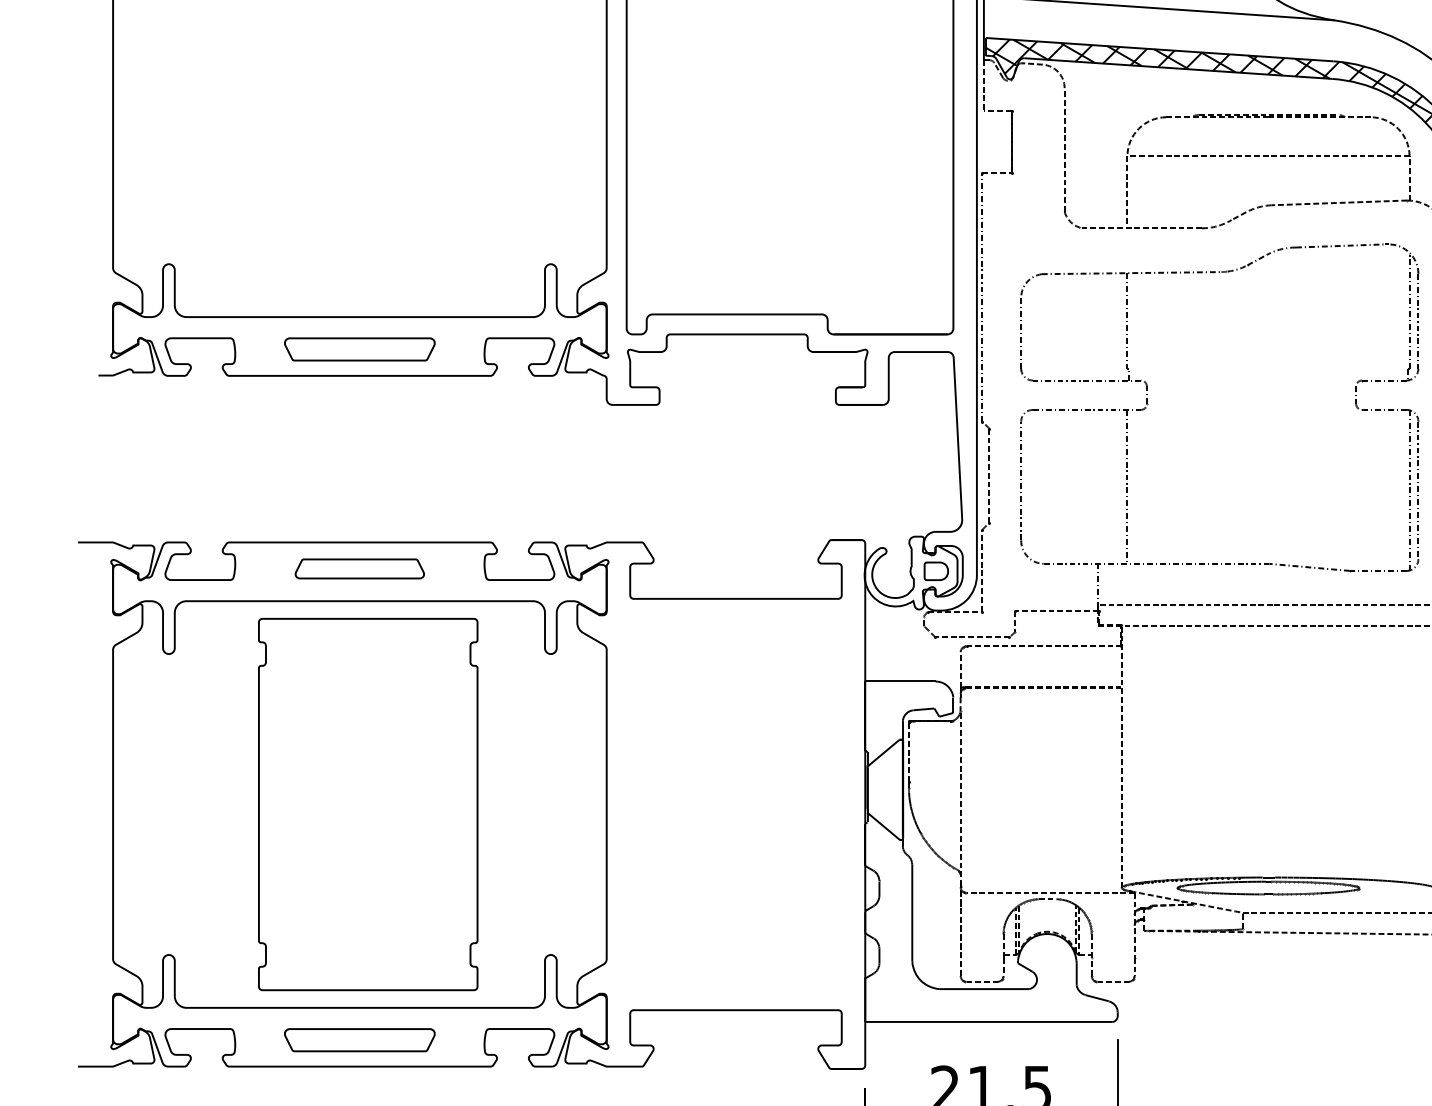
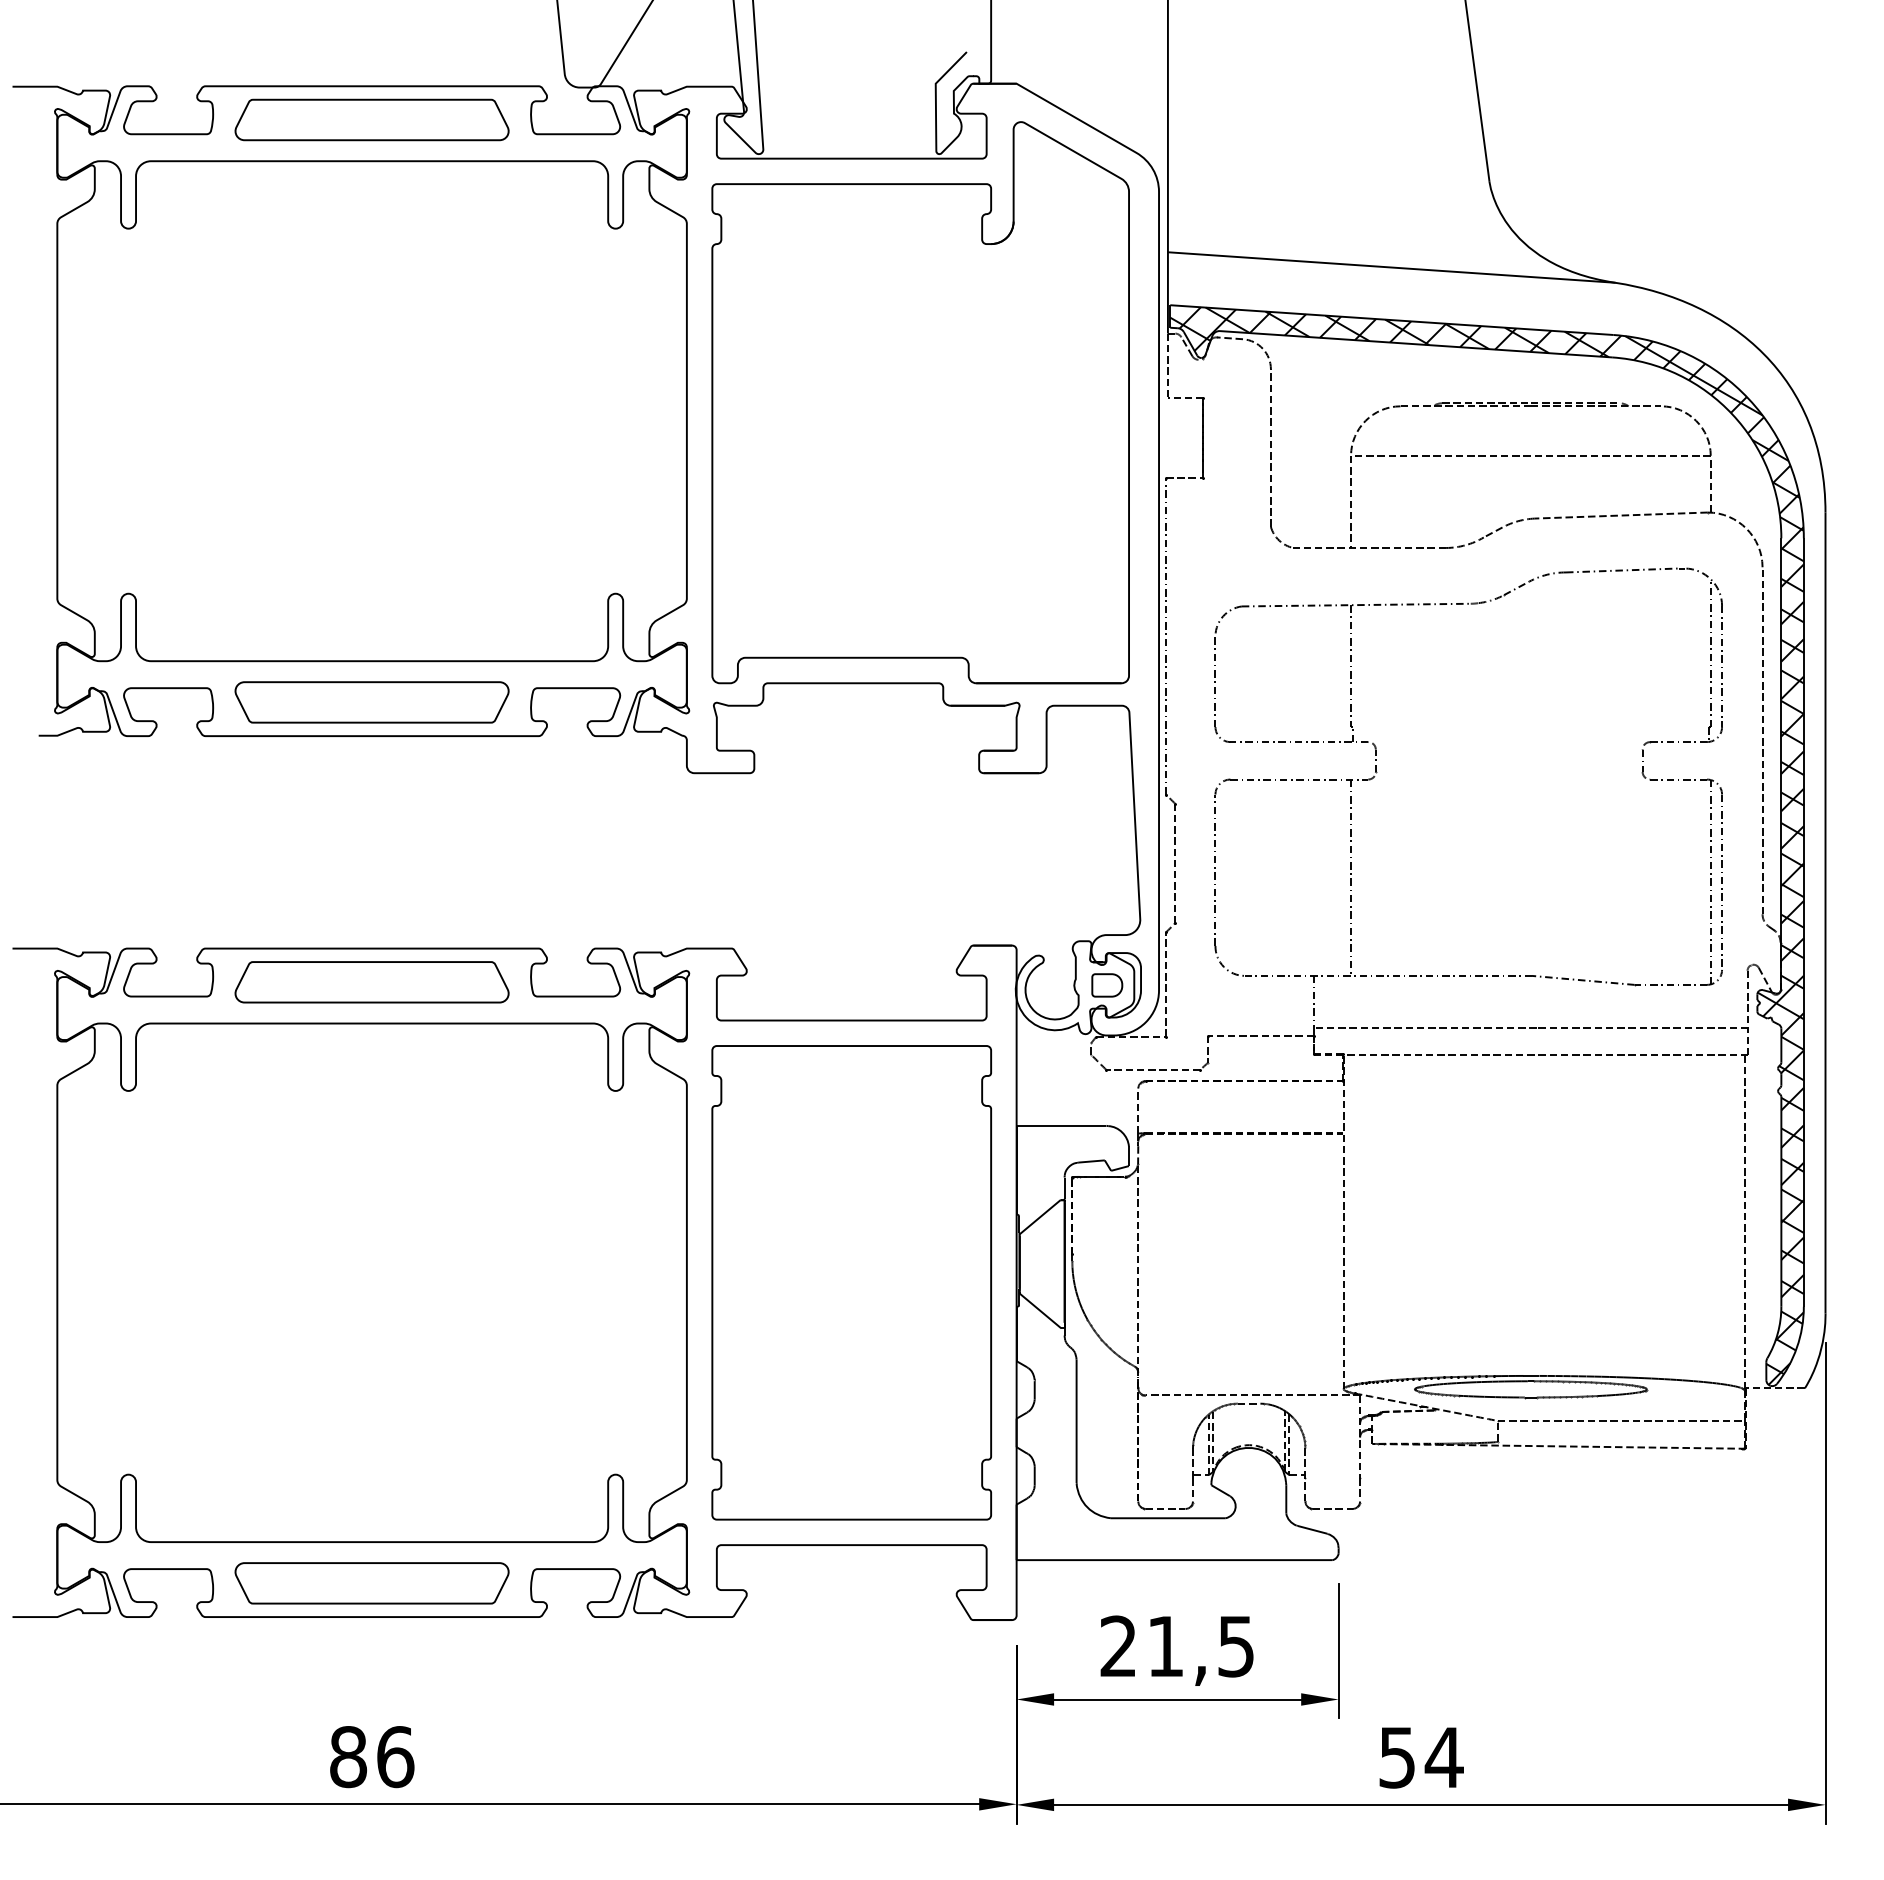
part: (359, 349) -> (371, 702), size x1.43
part: (359, 569) -> (371, 982), size x1.67
part: (368, 804) -> (851, 1282), moved
part: (359, 1040) -> (371, 1583), size x1.43

